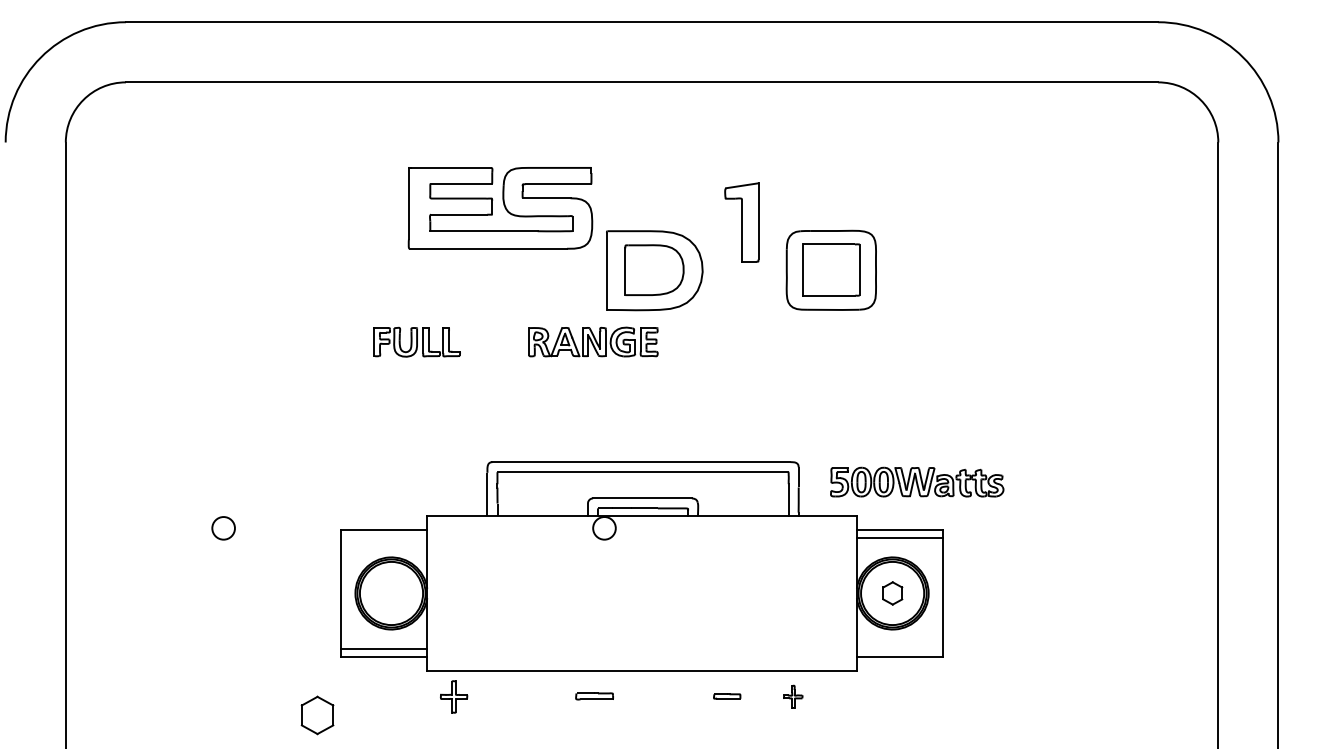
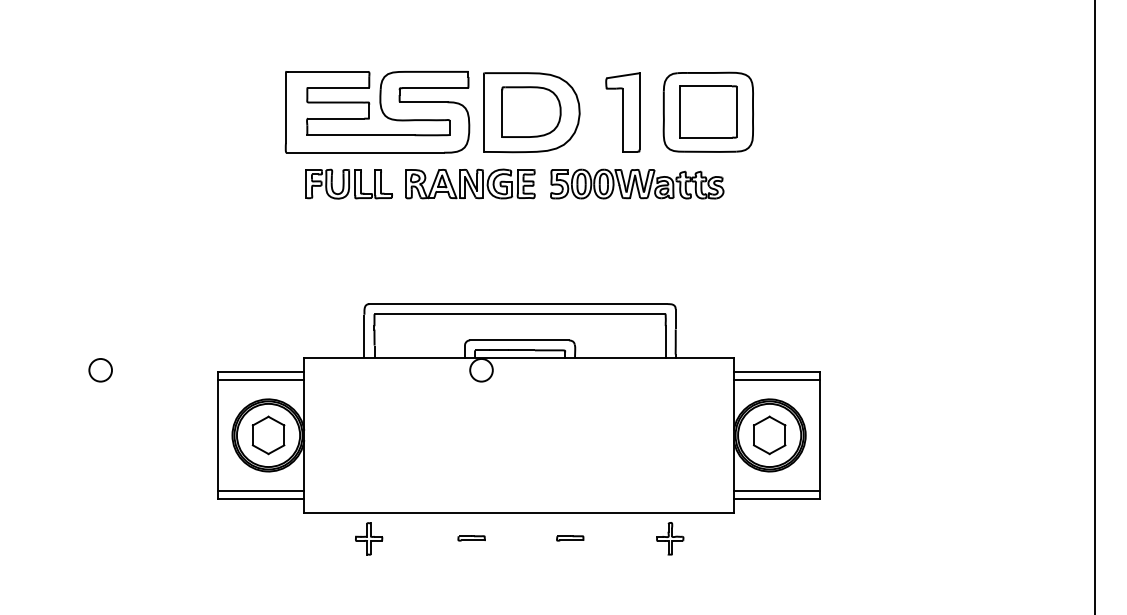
part: (500, 208) -> (377, 112), moved
part: (741, 222) -> (622, 112), moved
part: (416, 341) -> (348, 183), moved
part: (917, 481) -> (637, 183), moved
line: (384, 538) -> (261, 380), added
part: (892, 593) -> (769, 435), size x1.67
line: (899, 648) -> (776, 490), added
part: (454, 696) -> (369, 538), moved
part: (594, 696) -> (471, 538), size x0.71
part: (727, 696) -> (570, 538), moved
part: (793, 696) -> (670, 538), size x1.43
part: (317, 715) -> (268, 435), moved

